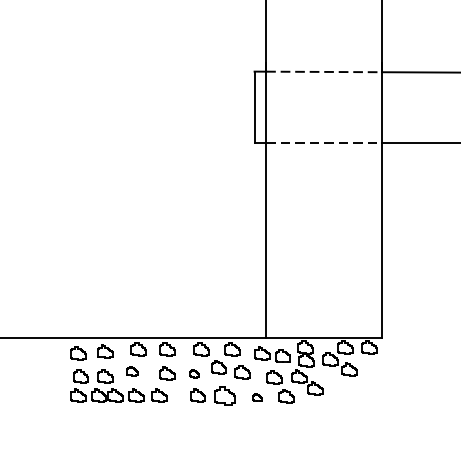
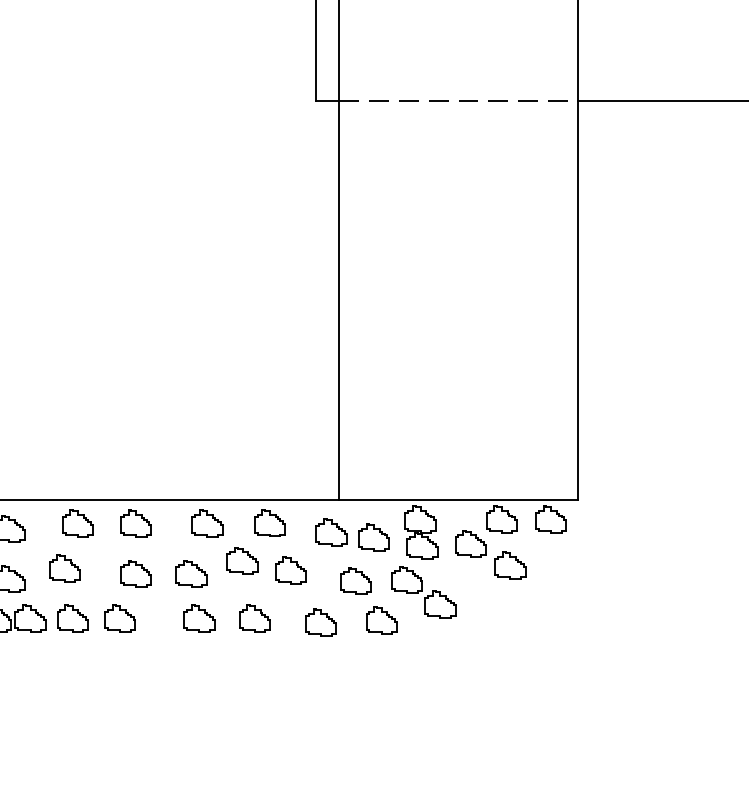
part: (132, 371) -> (65, 569), size x1.43
part: (194, 373) -> (192, 573), size x1.67
part: (224, 395) -> (253, 618), size x0.71
part: (257, 397) -> (321, 622), size x1.67

